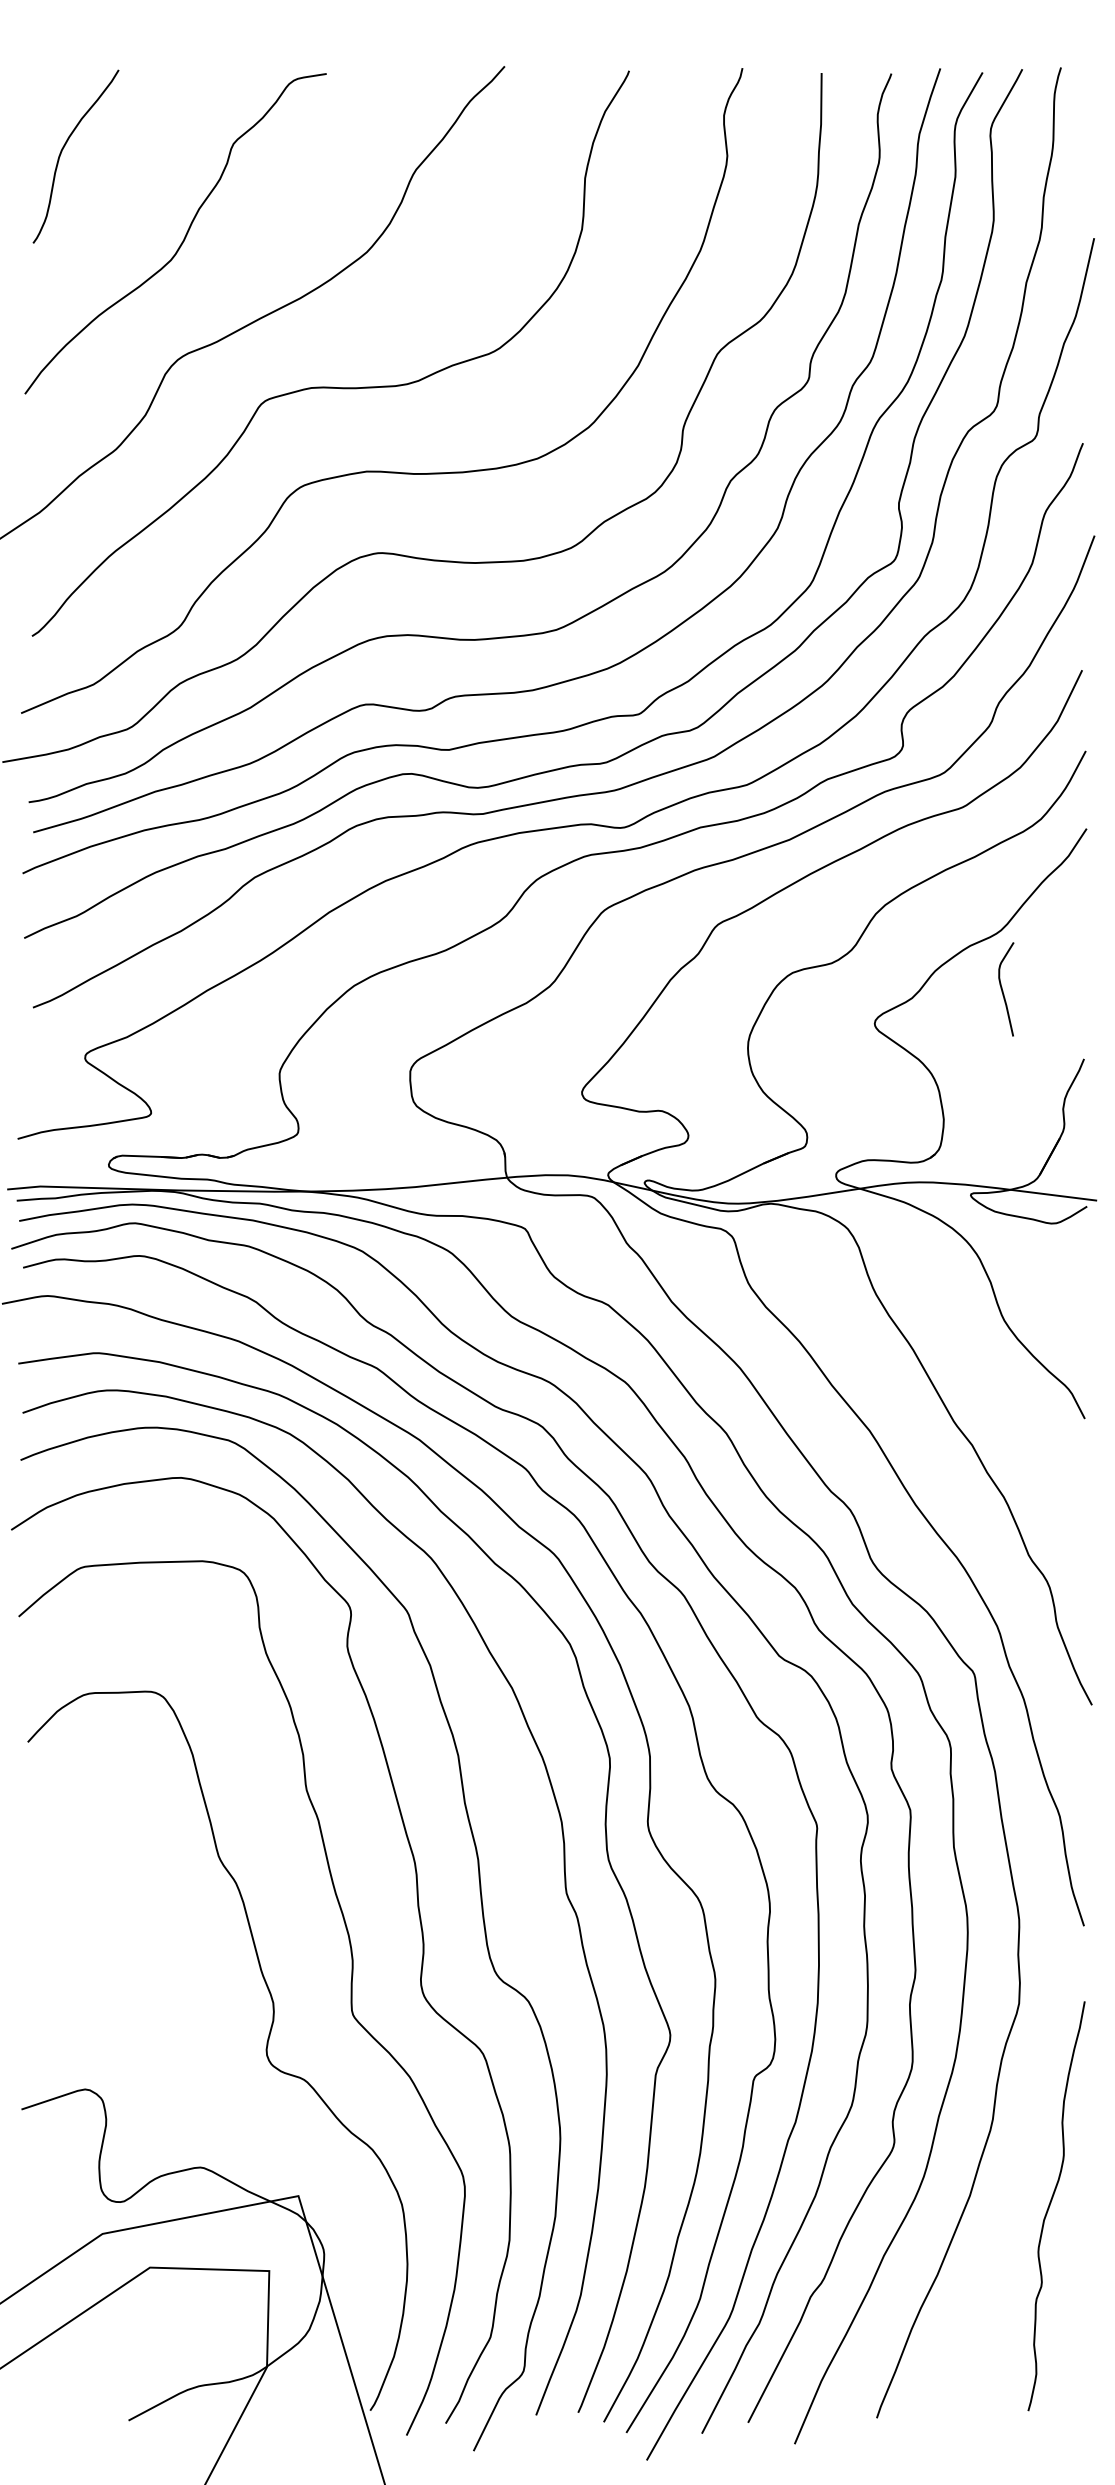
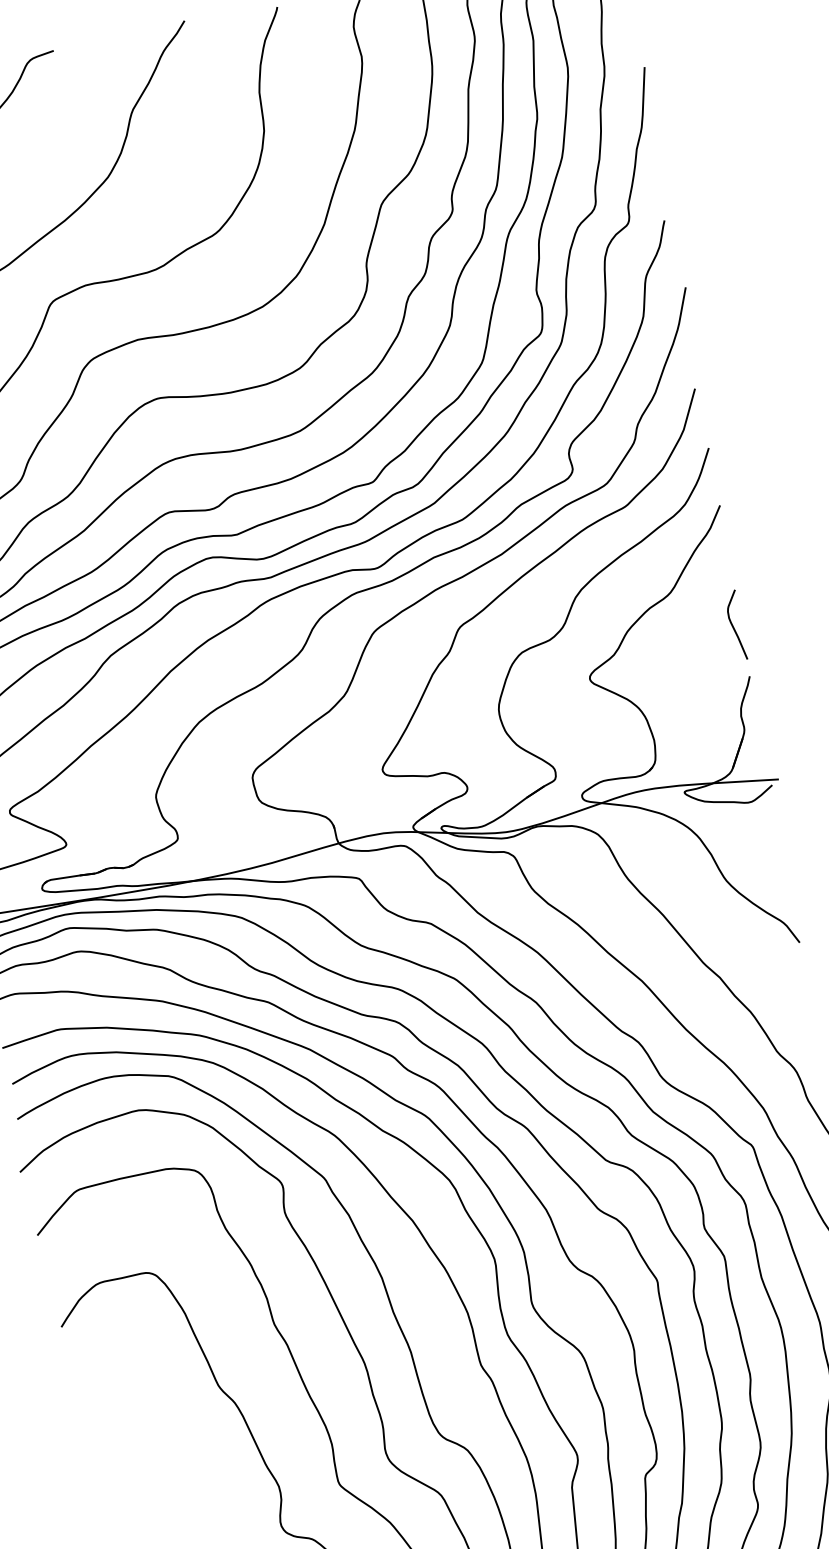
curve: (1003, 990) -> (734, 626), moved

